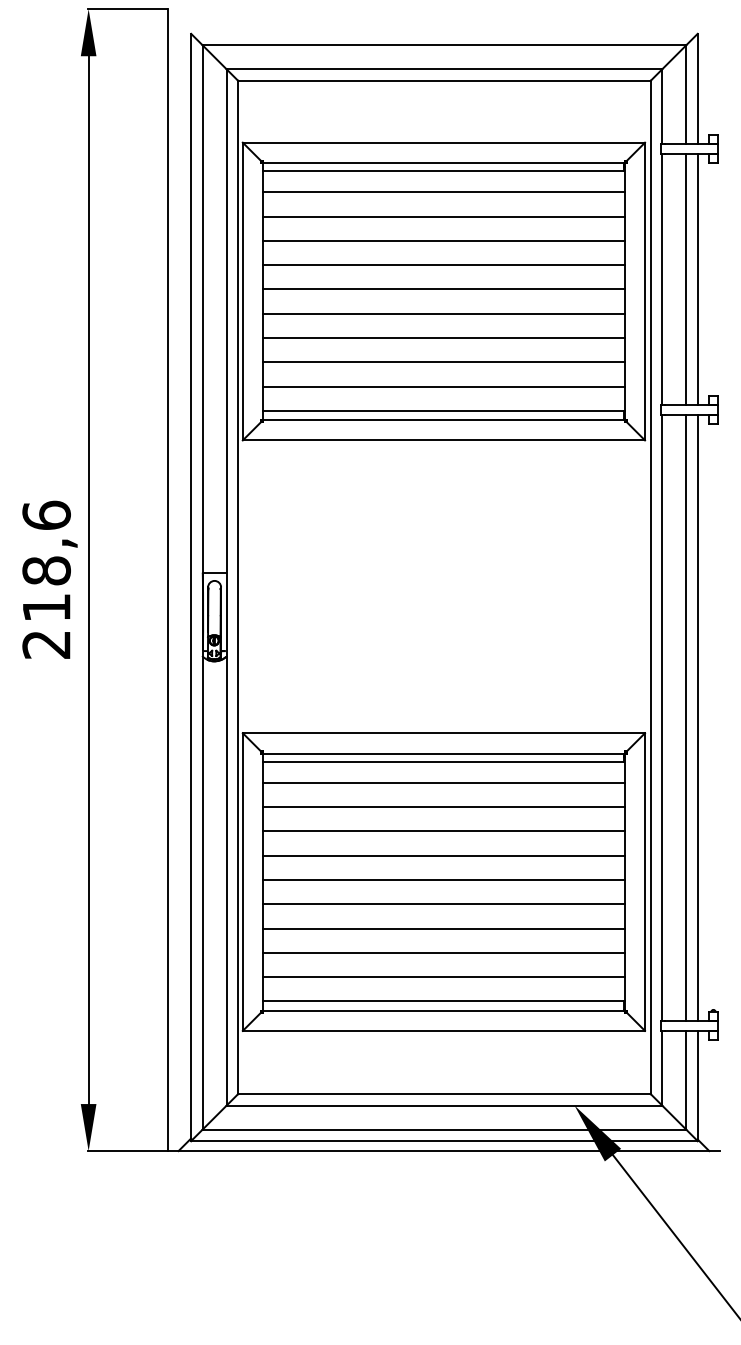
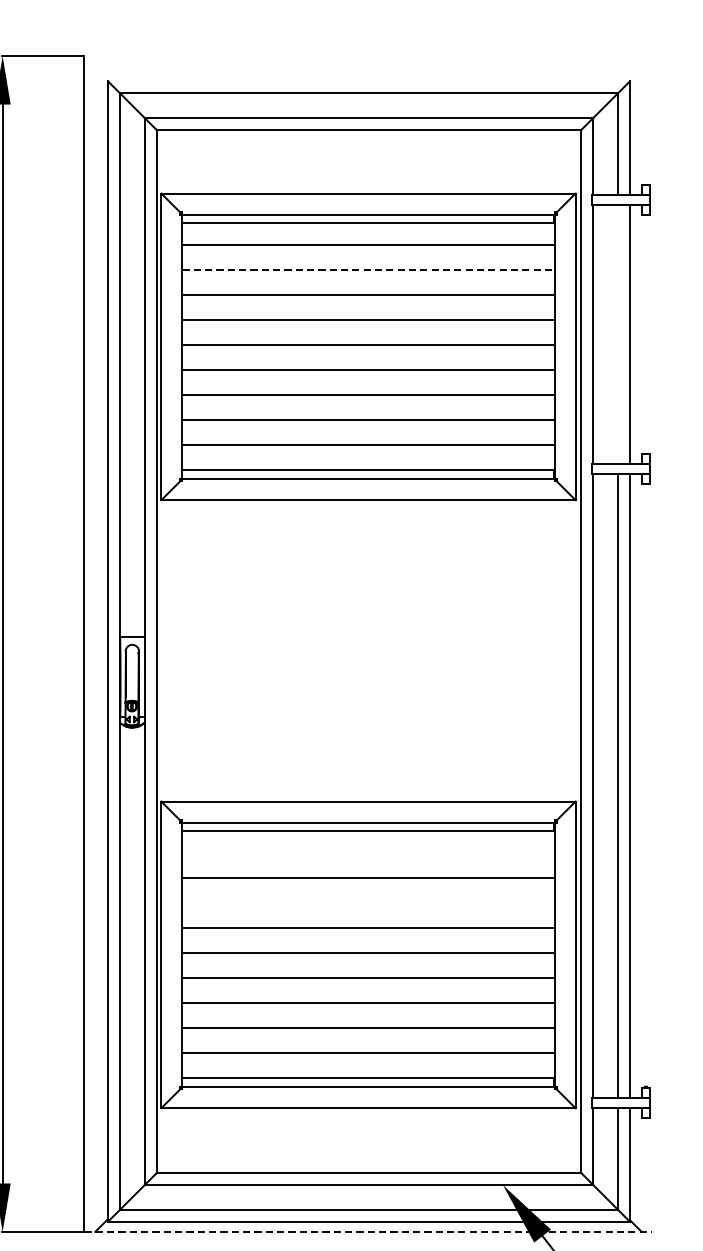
line: (443, 216) -> (368, 269), solid -> dashed
line: (686, 279) -> (618, 334), removed
line: (443, 782) -> (368, 852), removed
line: (443, 831) -> (368, 902), removed
line: (443, 1151) -> (368, 1232), solid -> dashed

